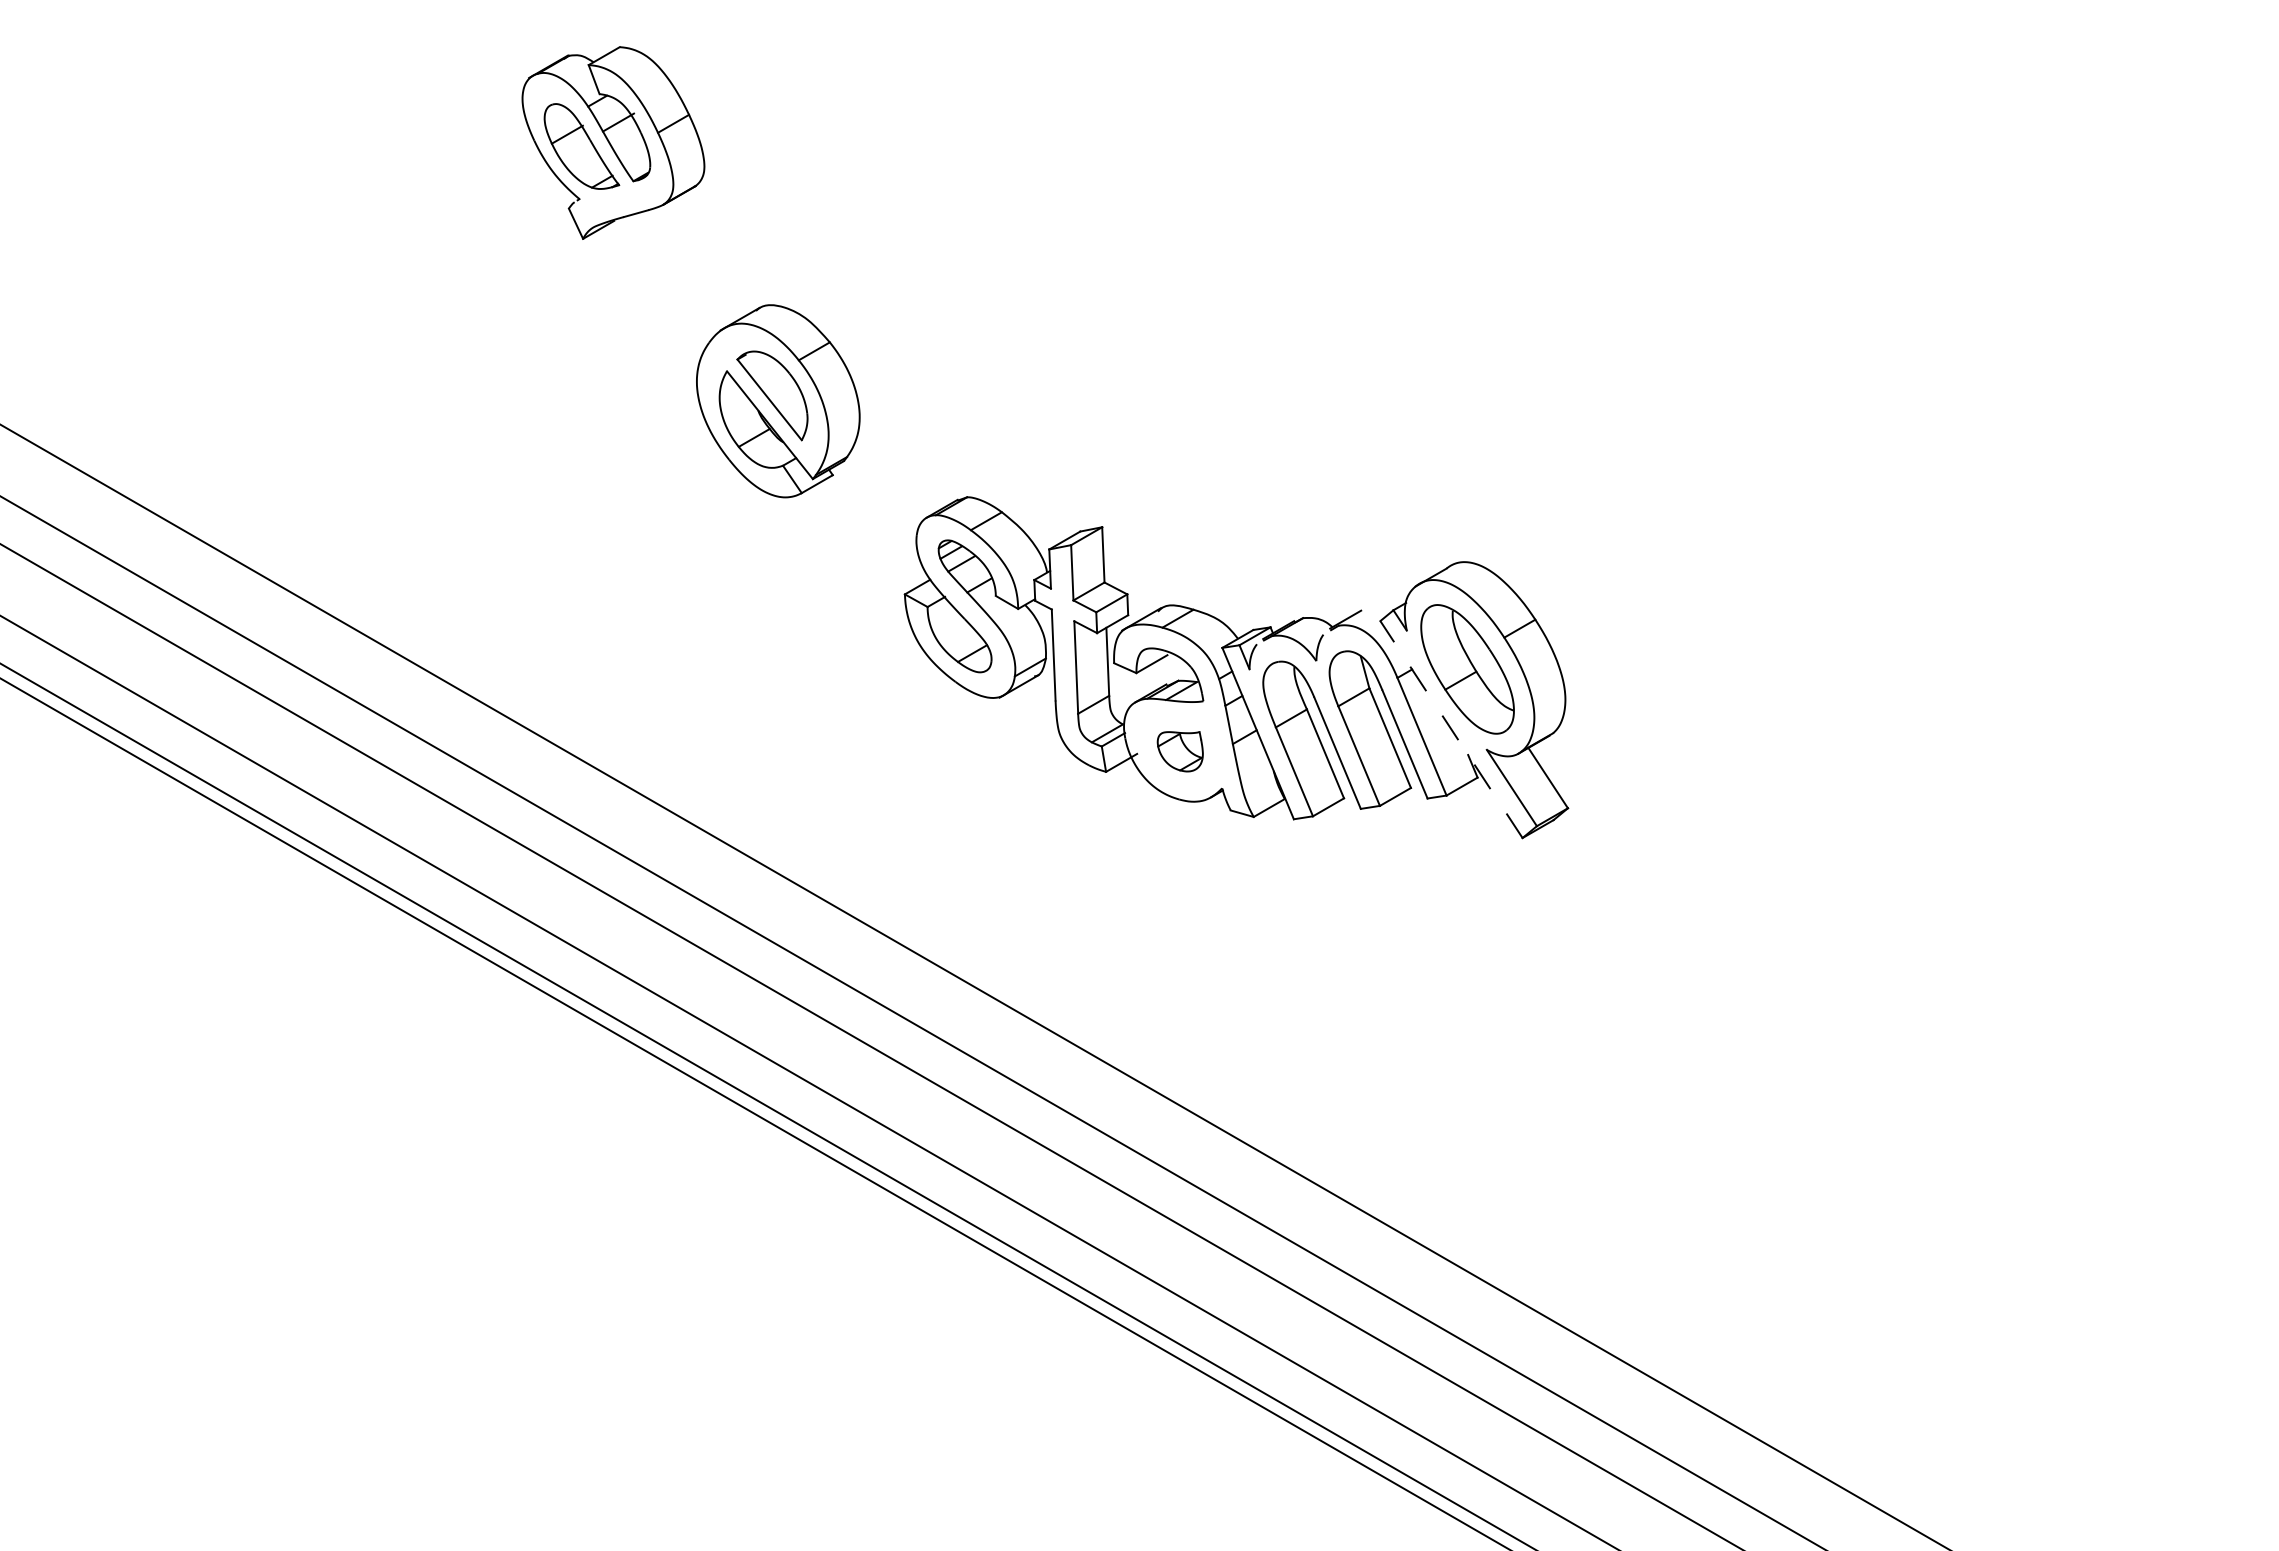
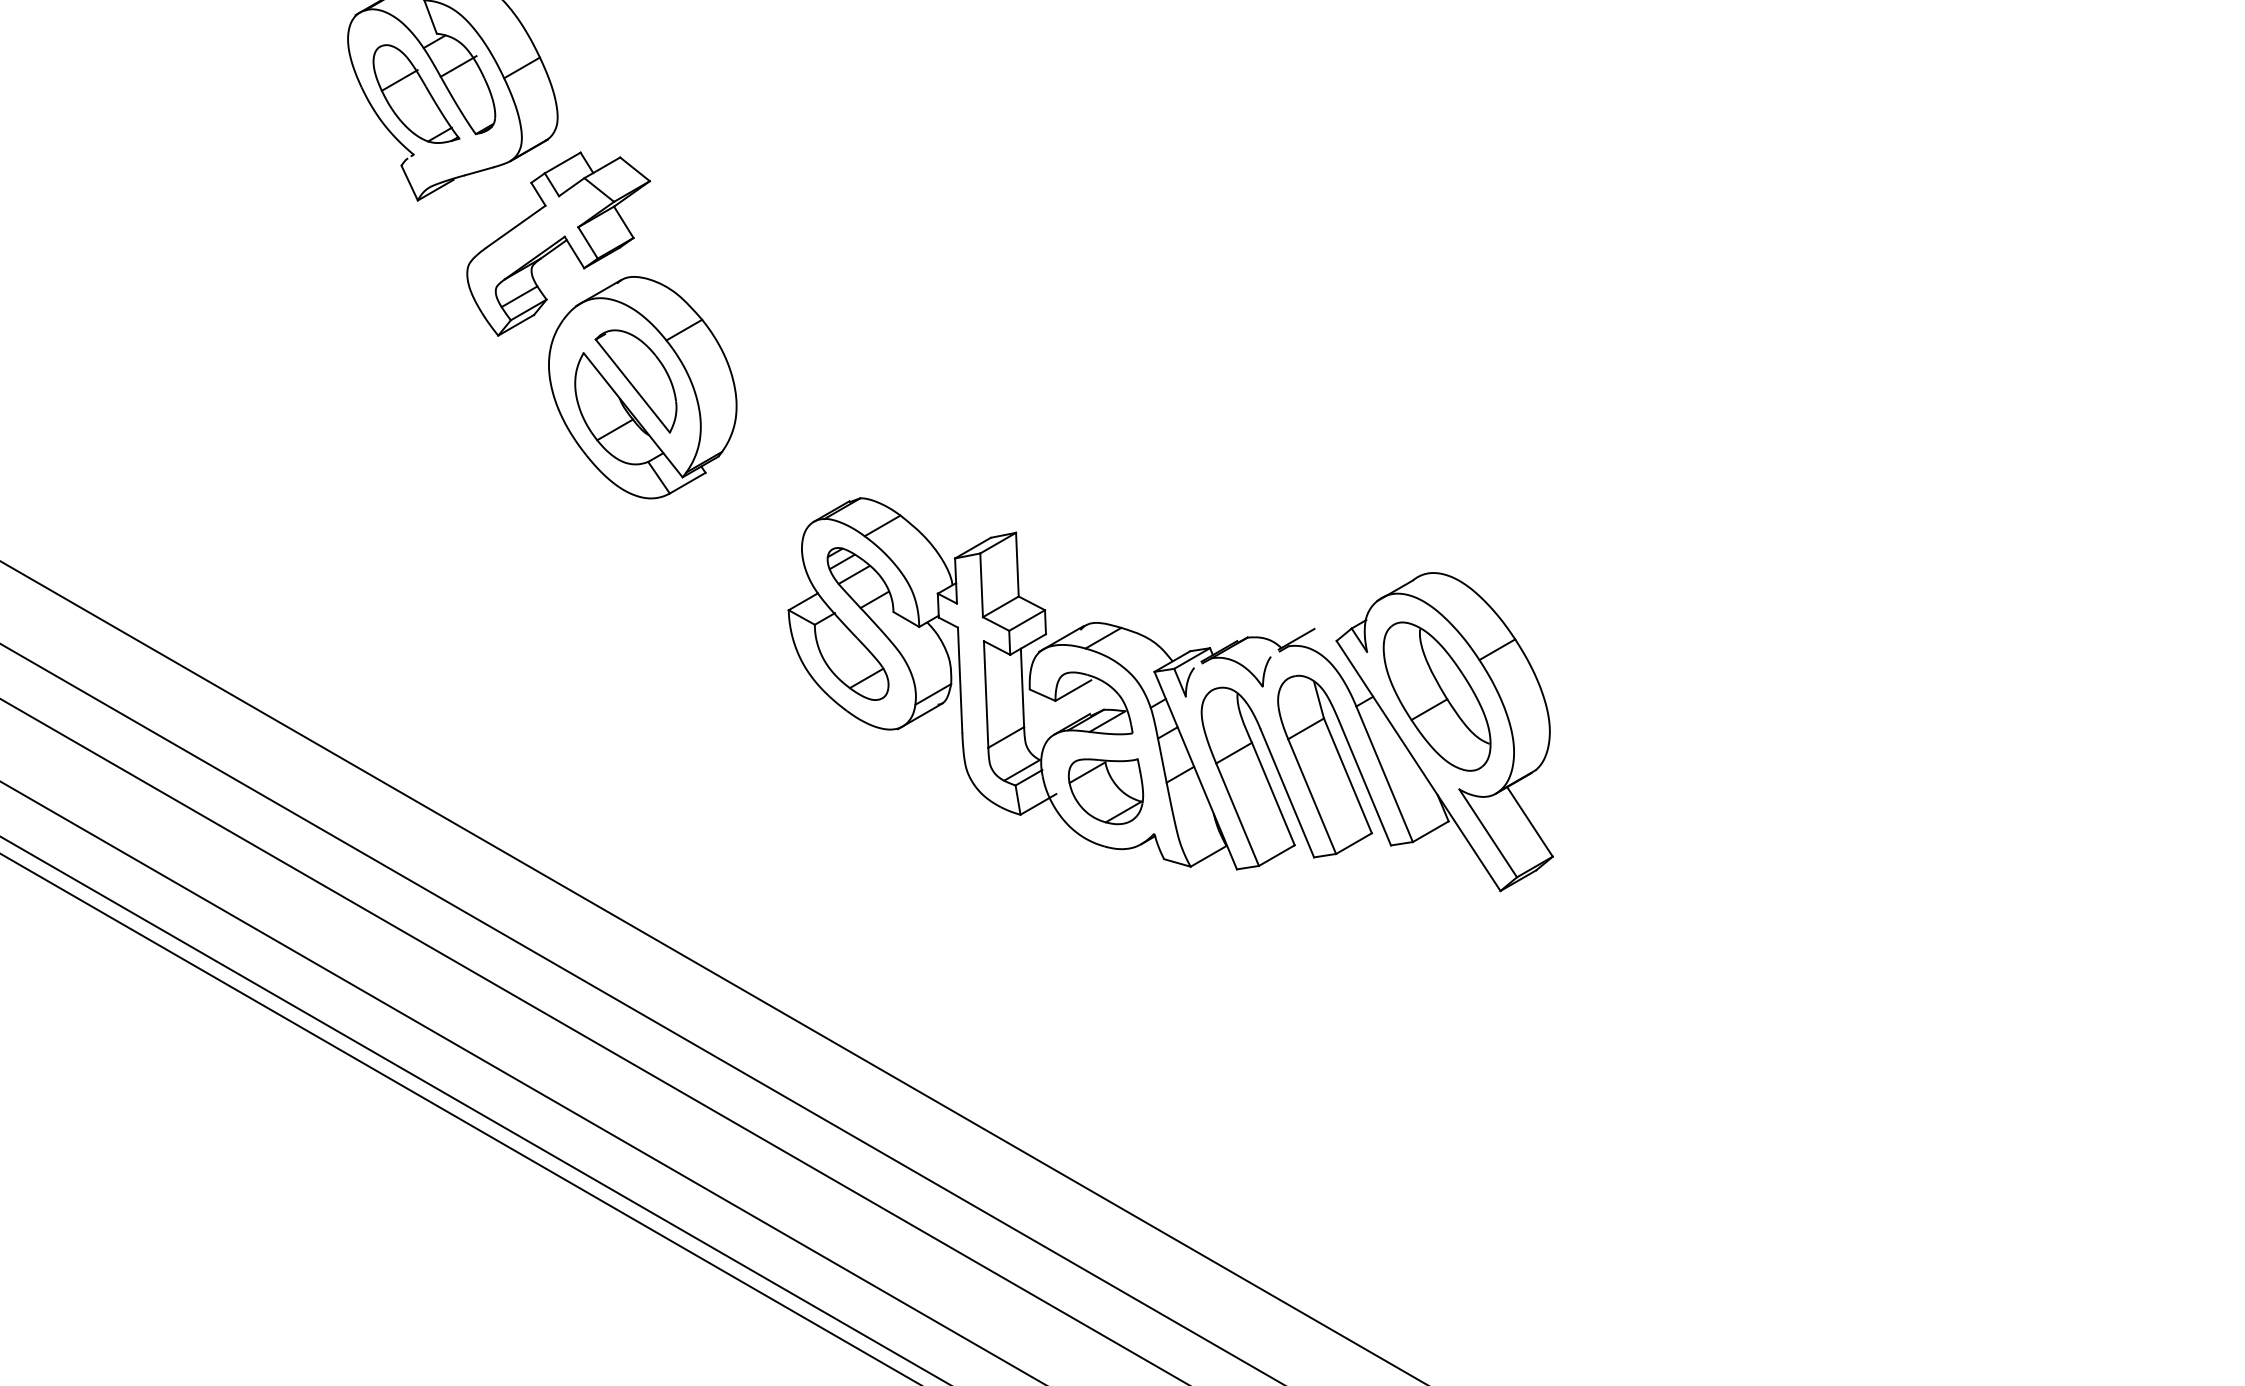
part: (705, 276) -> (558, 243), added
line: (1451, 729) -> (1418, 765), dashed -> solid
part: (1180, 751) -> (1106, 791), size x1.43

